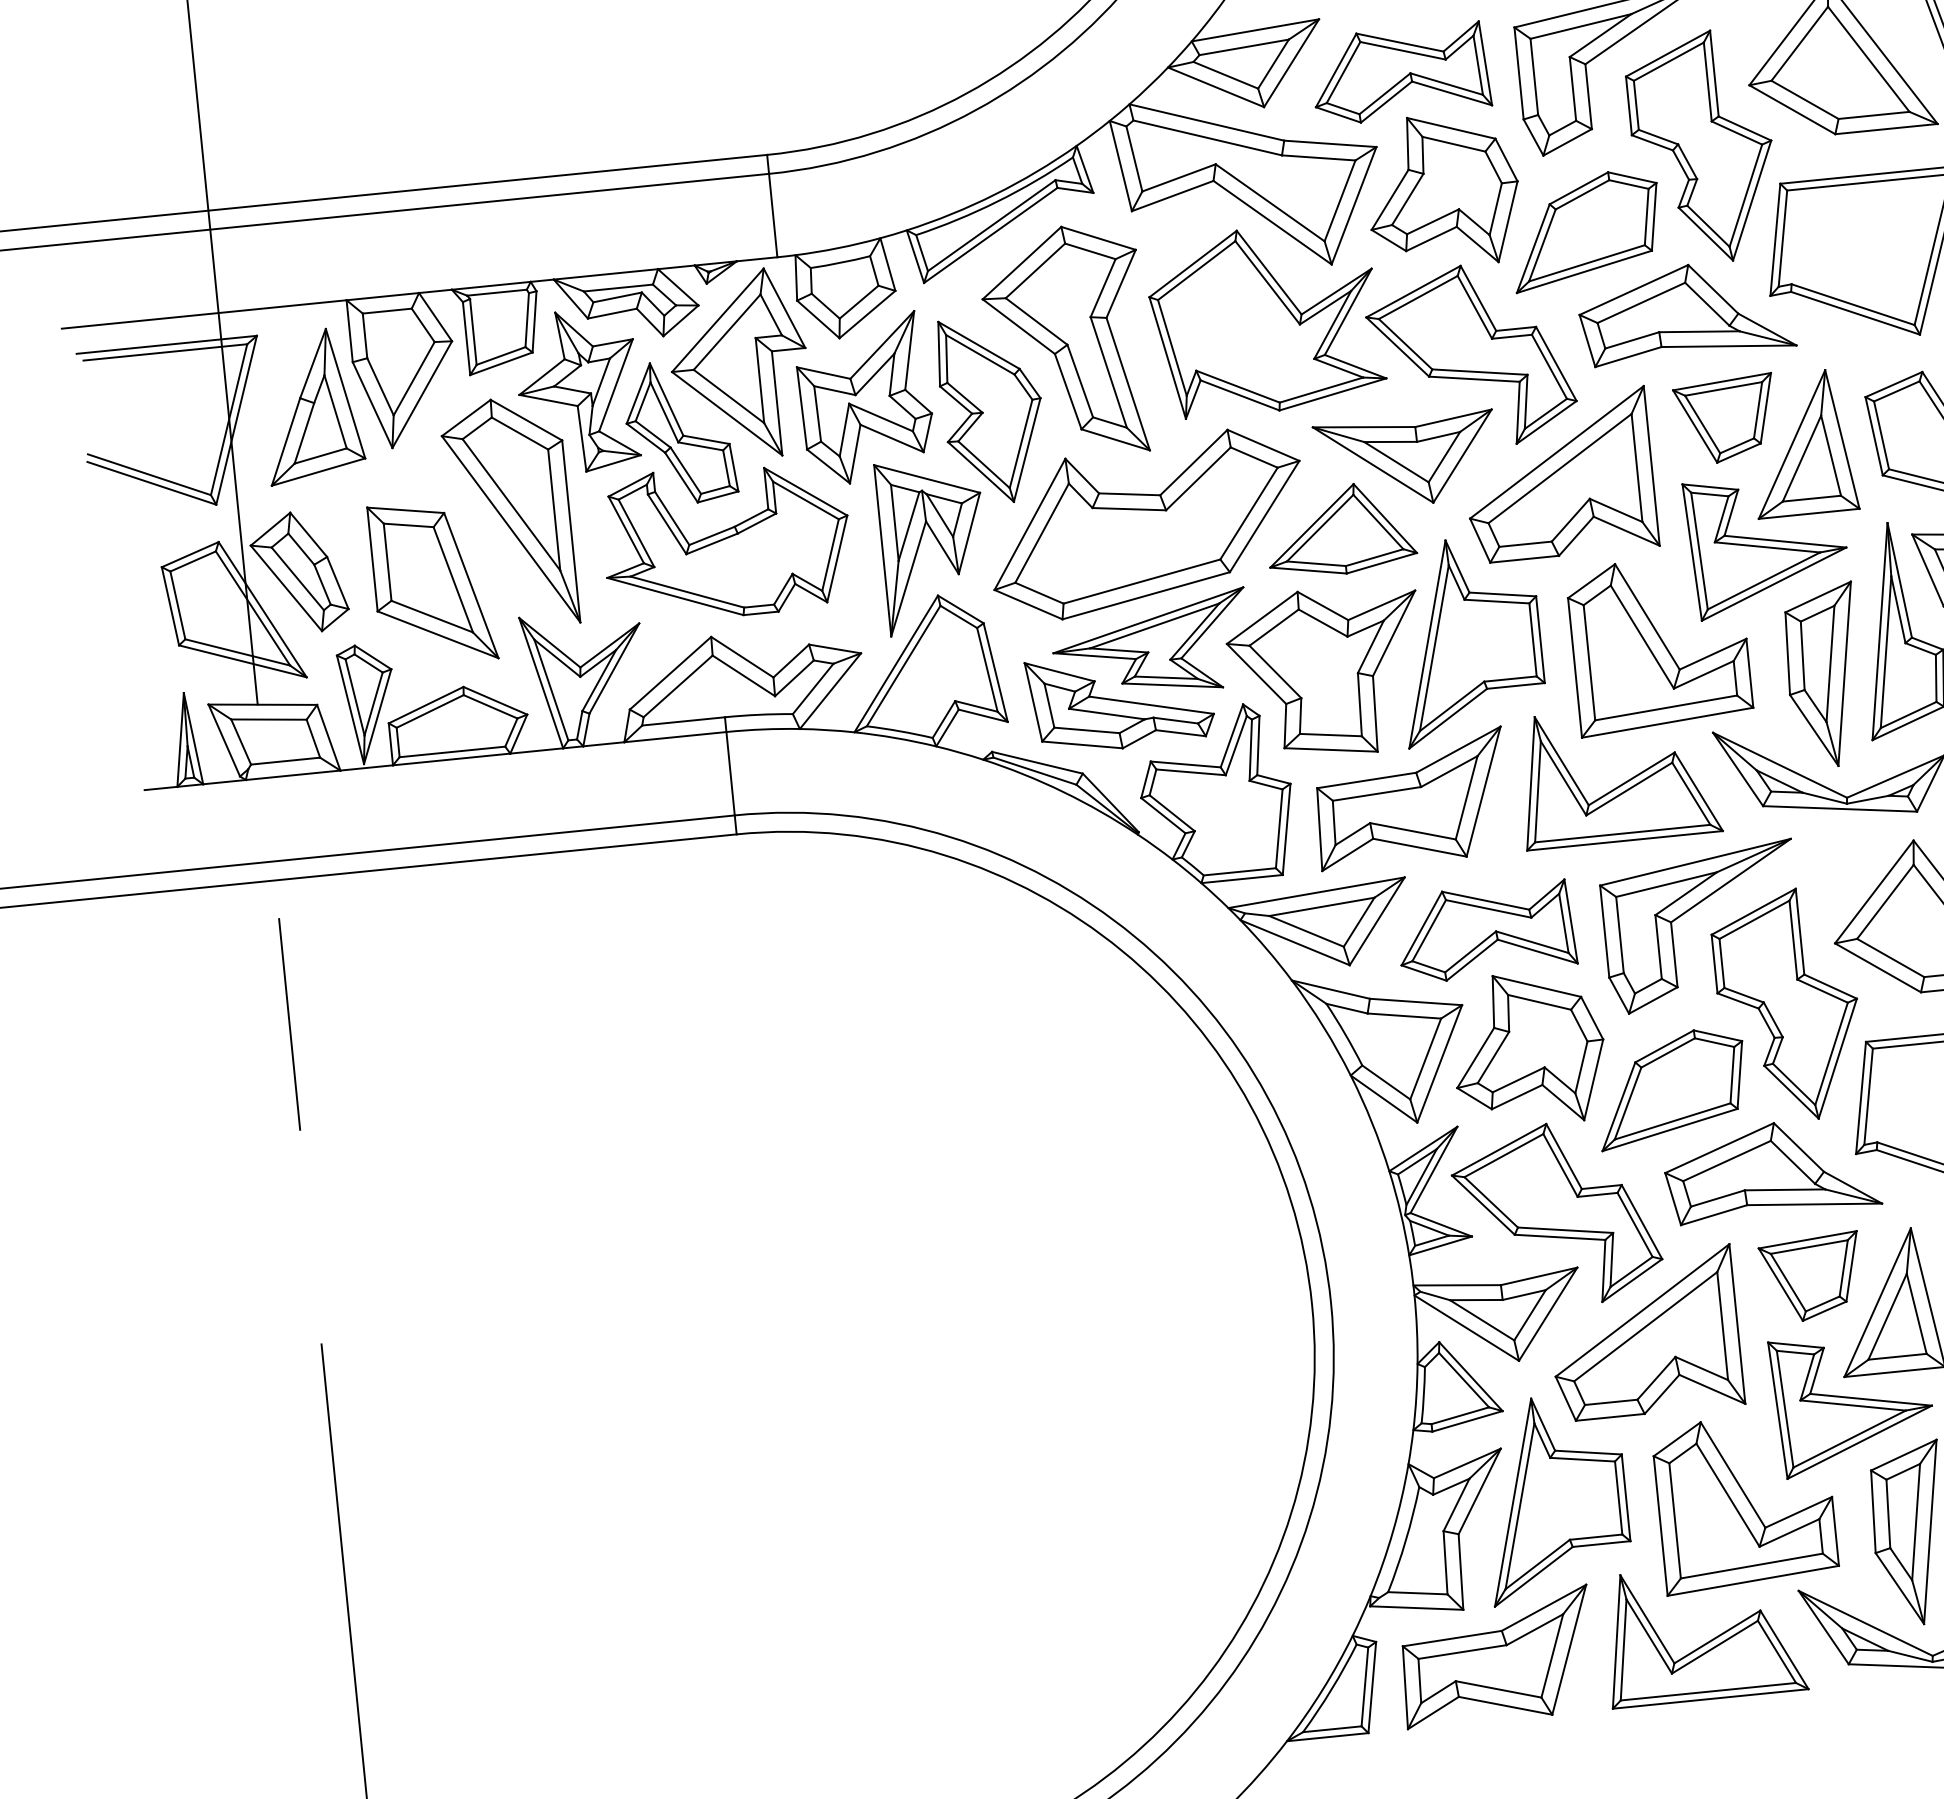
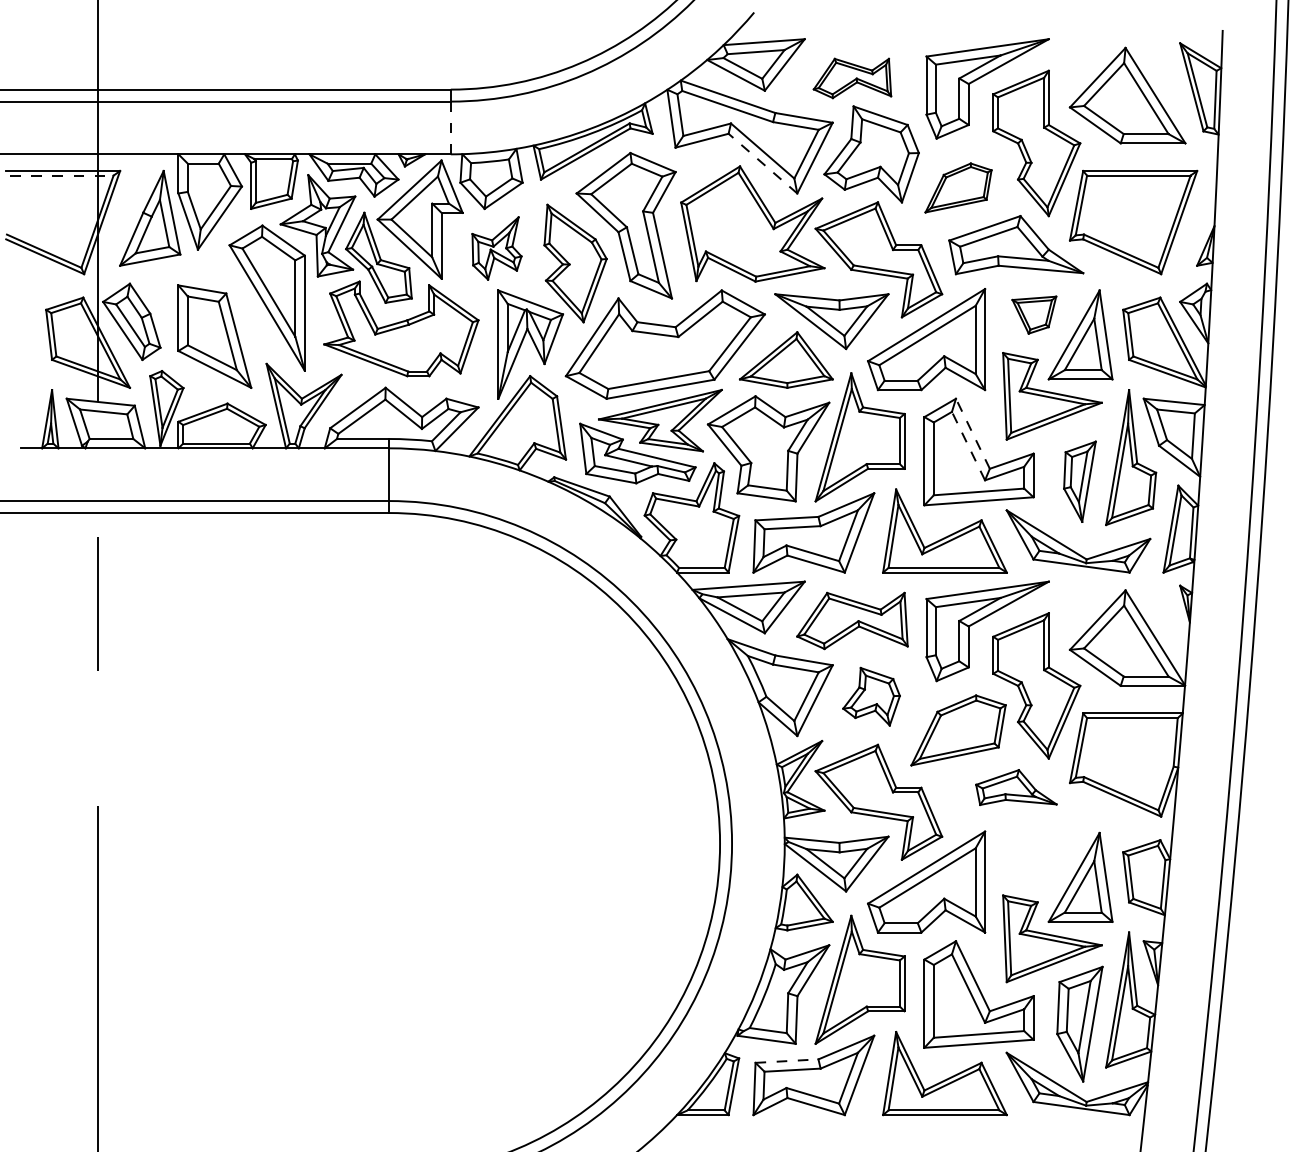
part: (1400, 73) -> (852, 78), size x0.7
line: (772, 216) -> (450, 128), solid -> dashed
line: (1271, 222) -> (762, 163), solid -> dashed
part: (1585, 229) -> (958, 187), size x0.7
line: (164, 352) -> (61, 175), solid -> dashed
part: (864, 399) -> (496, 248), size x0.6
part: (1725, 418) -> (1034, 314), size x0.7
line: (1646, 616) -> (972, 433), solid -> dashed
line: (1642, 636) -> (968, 445), solid -> dashed
part: (1823, 675) -> (1079, 481), size x0.7
part: (1528, 1048) -> (871, 696), size x0.6
part: (1772, 1169) -> (1016, 787), size x0.6
part: (1811, 1277) -> (1034, 857), removed
line: (1453, 1639) -> (787, 1061), solid -> dashed

